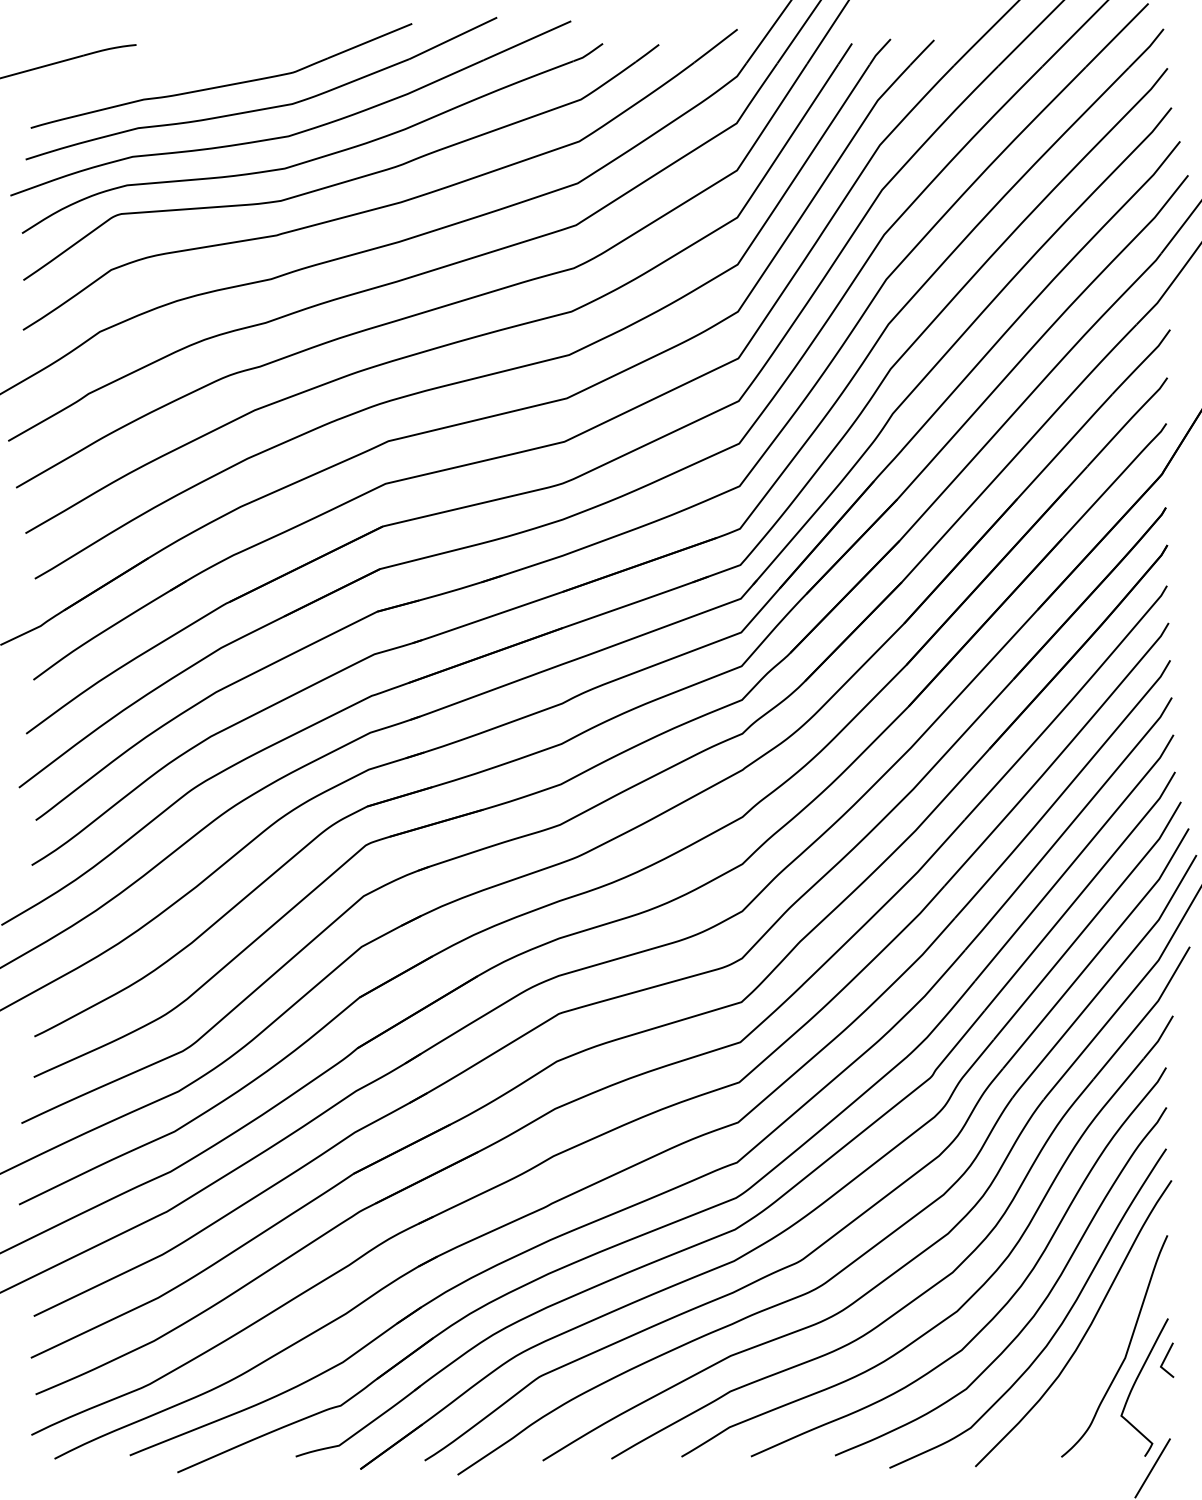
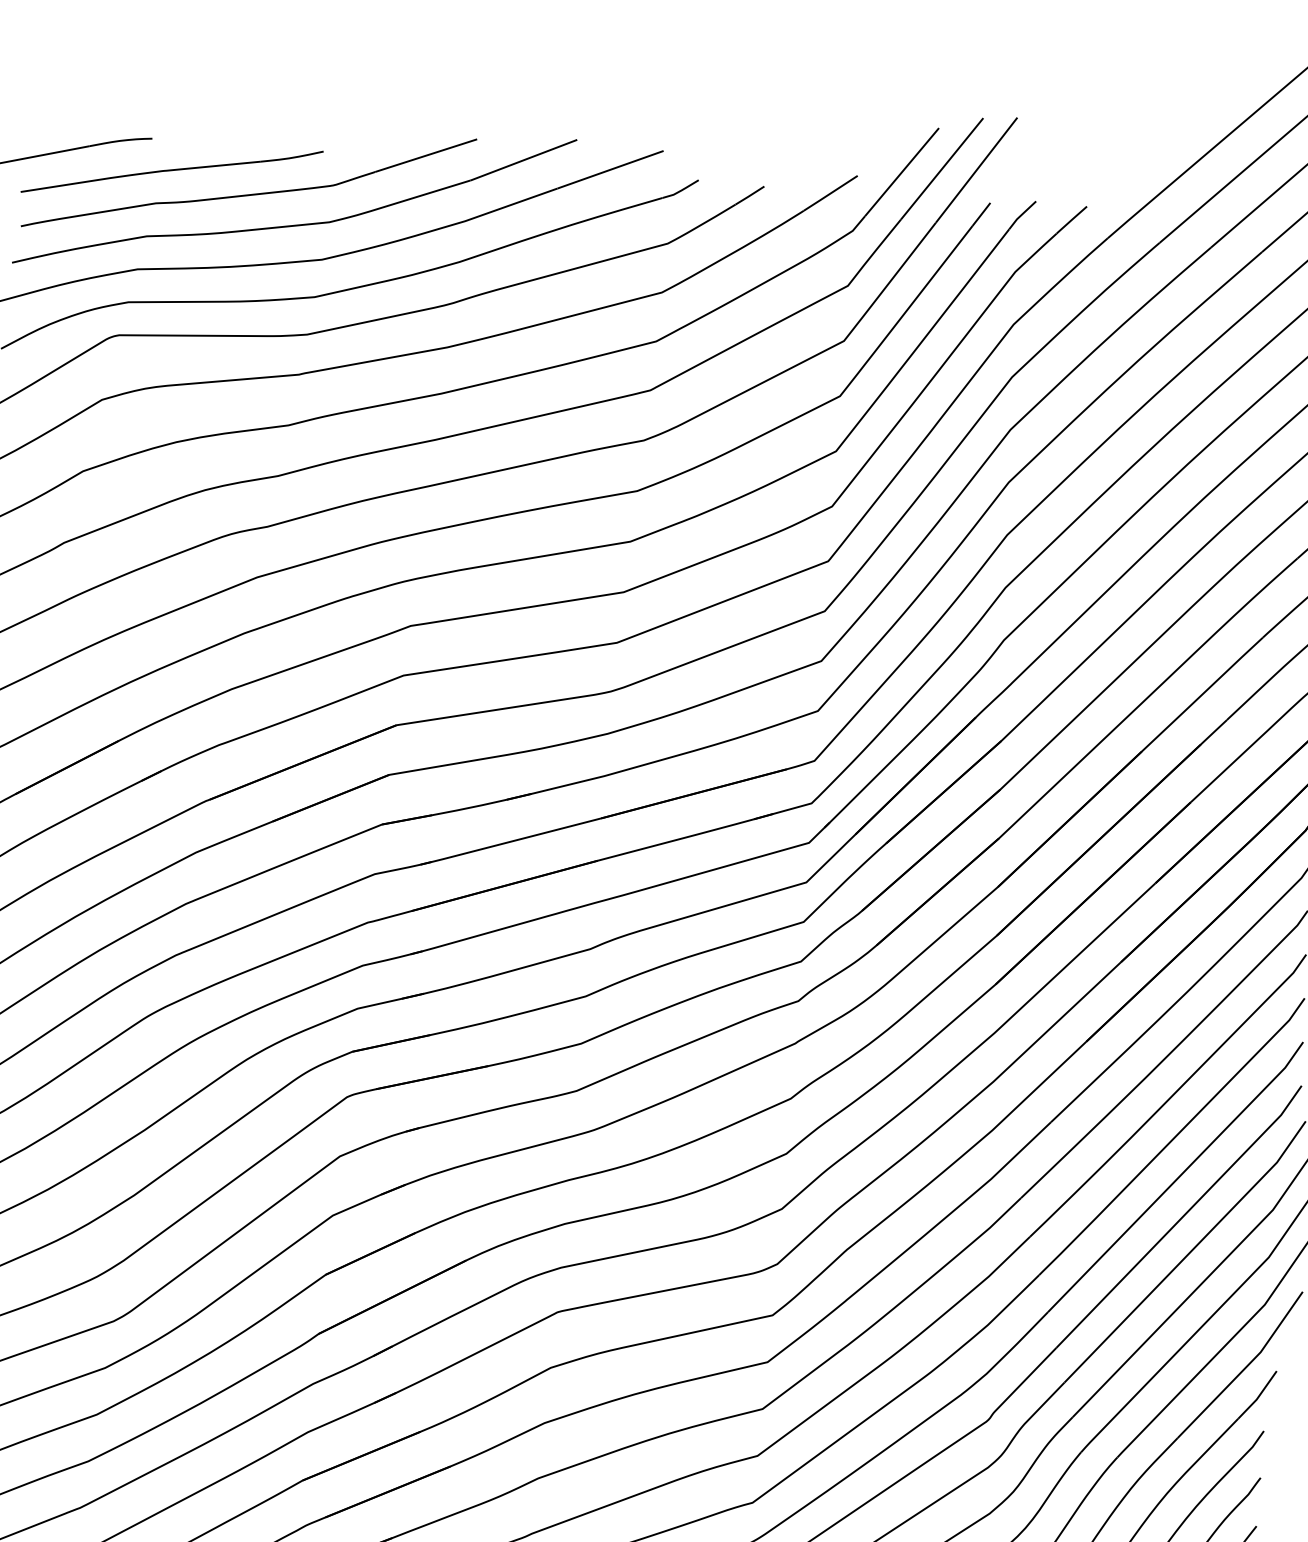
part: (155, 71) -> (172, 171), added

